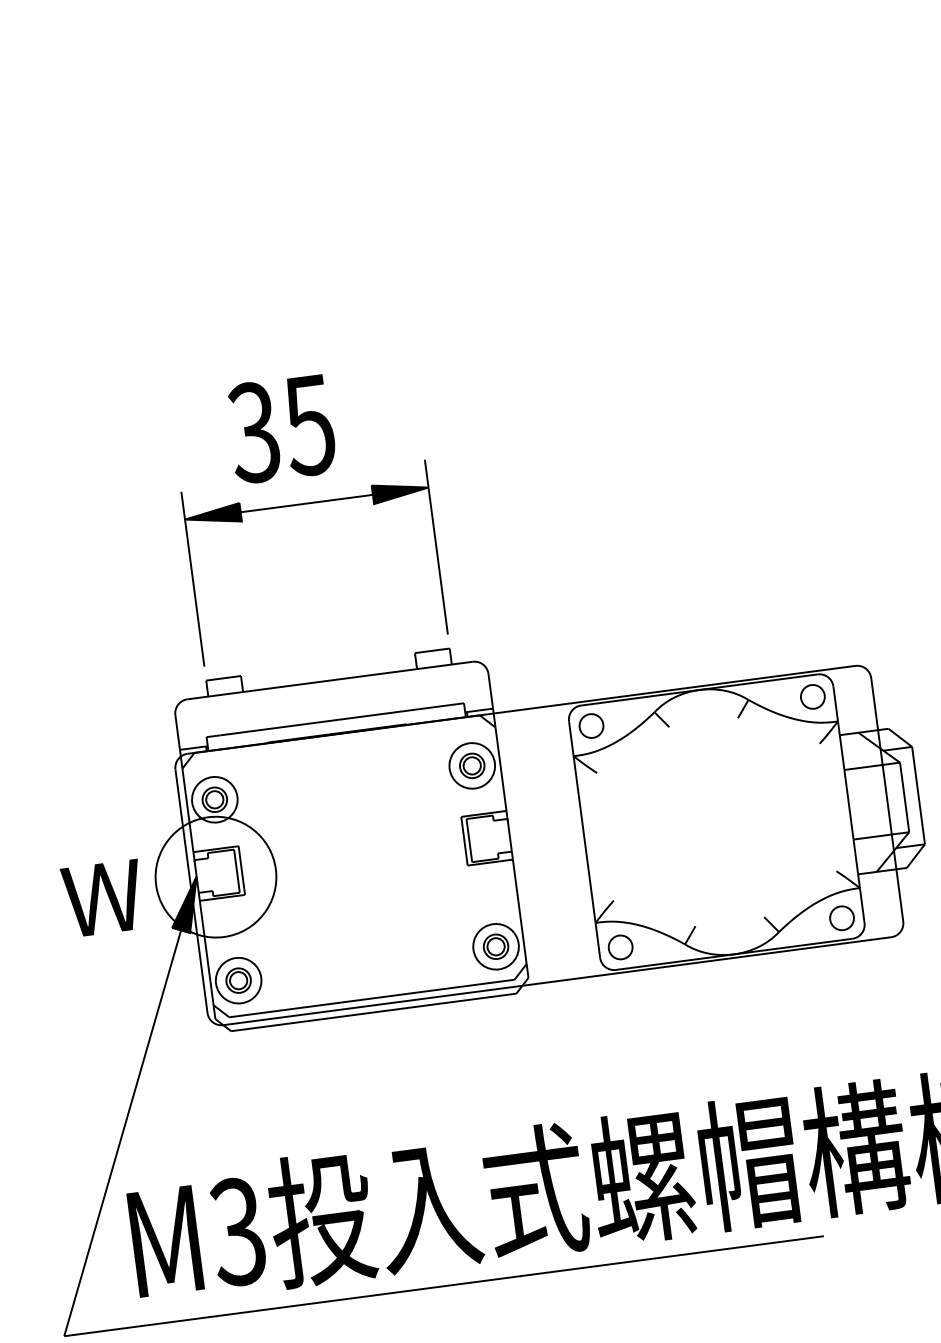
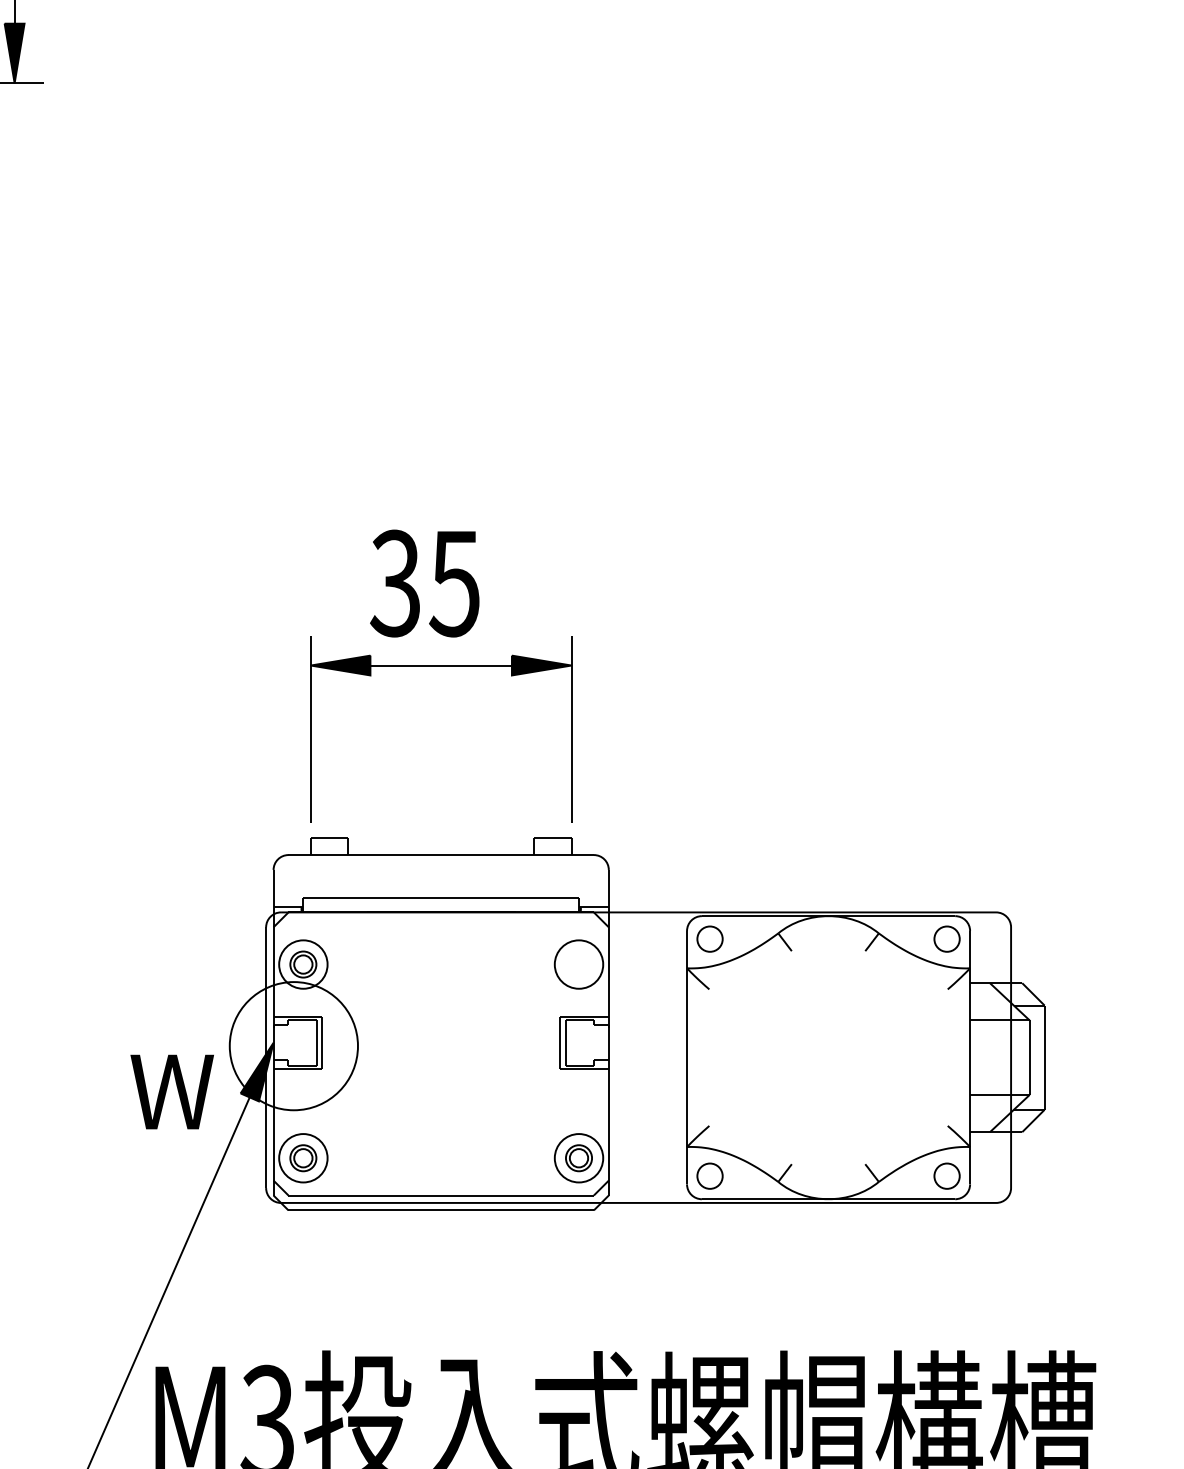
part: (471, 765) -> (578, 964), removed
text: (102, 898) -> (171, 1091), moved

